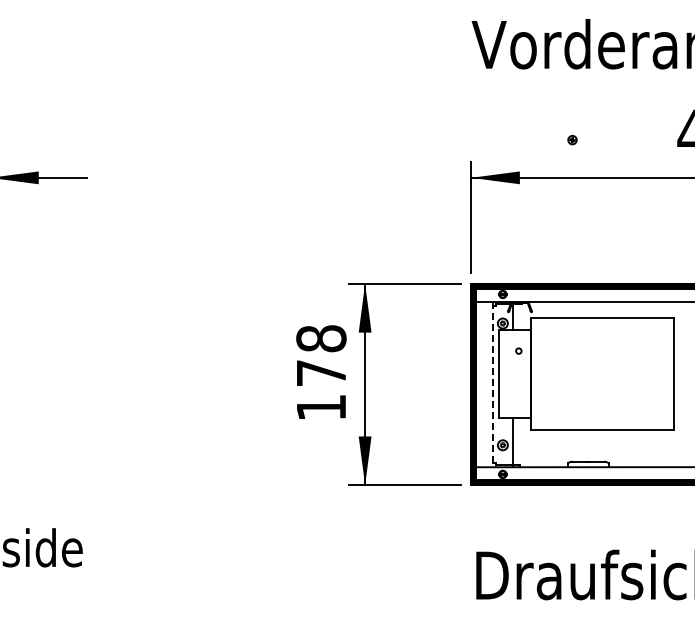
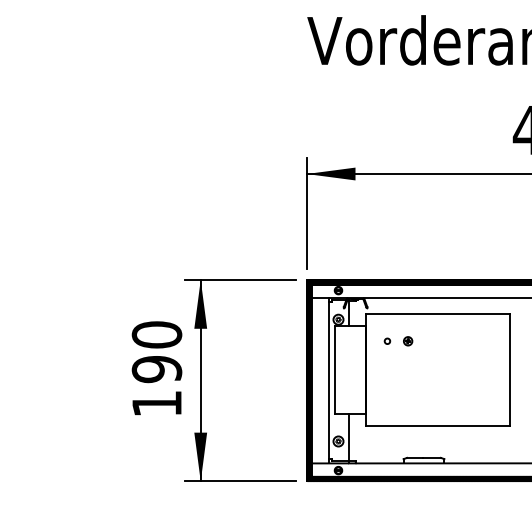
part: (572, 140) -> (408, 341), moved
circle: (518, 350) -> (387, 340), moved
text: (321, 355) -> (157, 351), 178 -> 190
line: (493, 384) -> (329, 380), dashed -> solid

